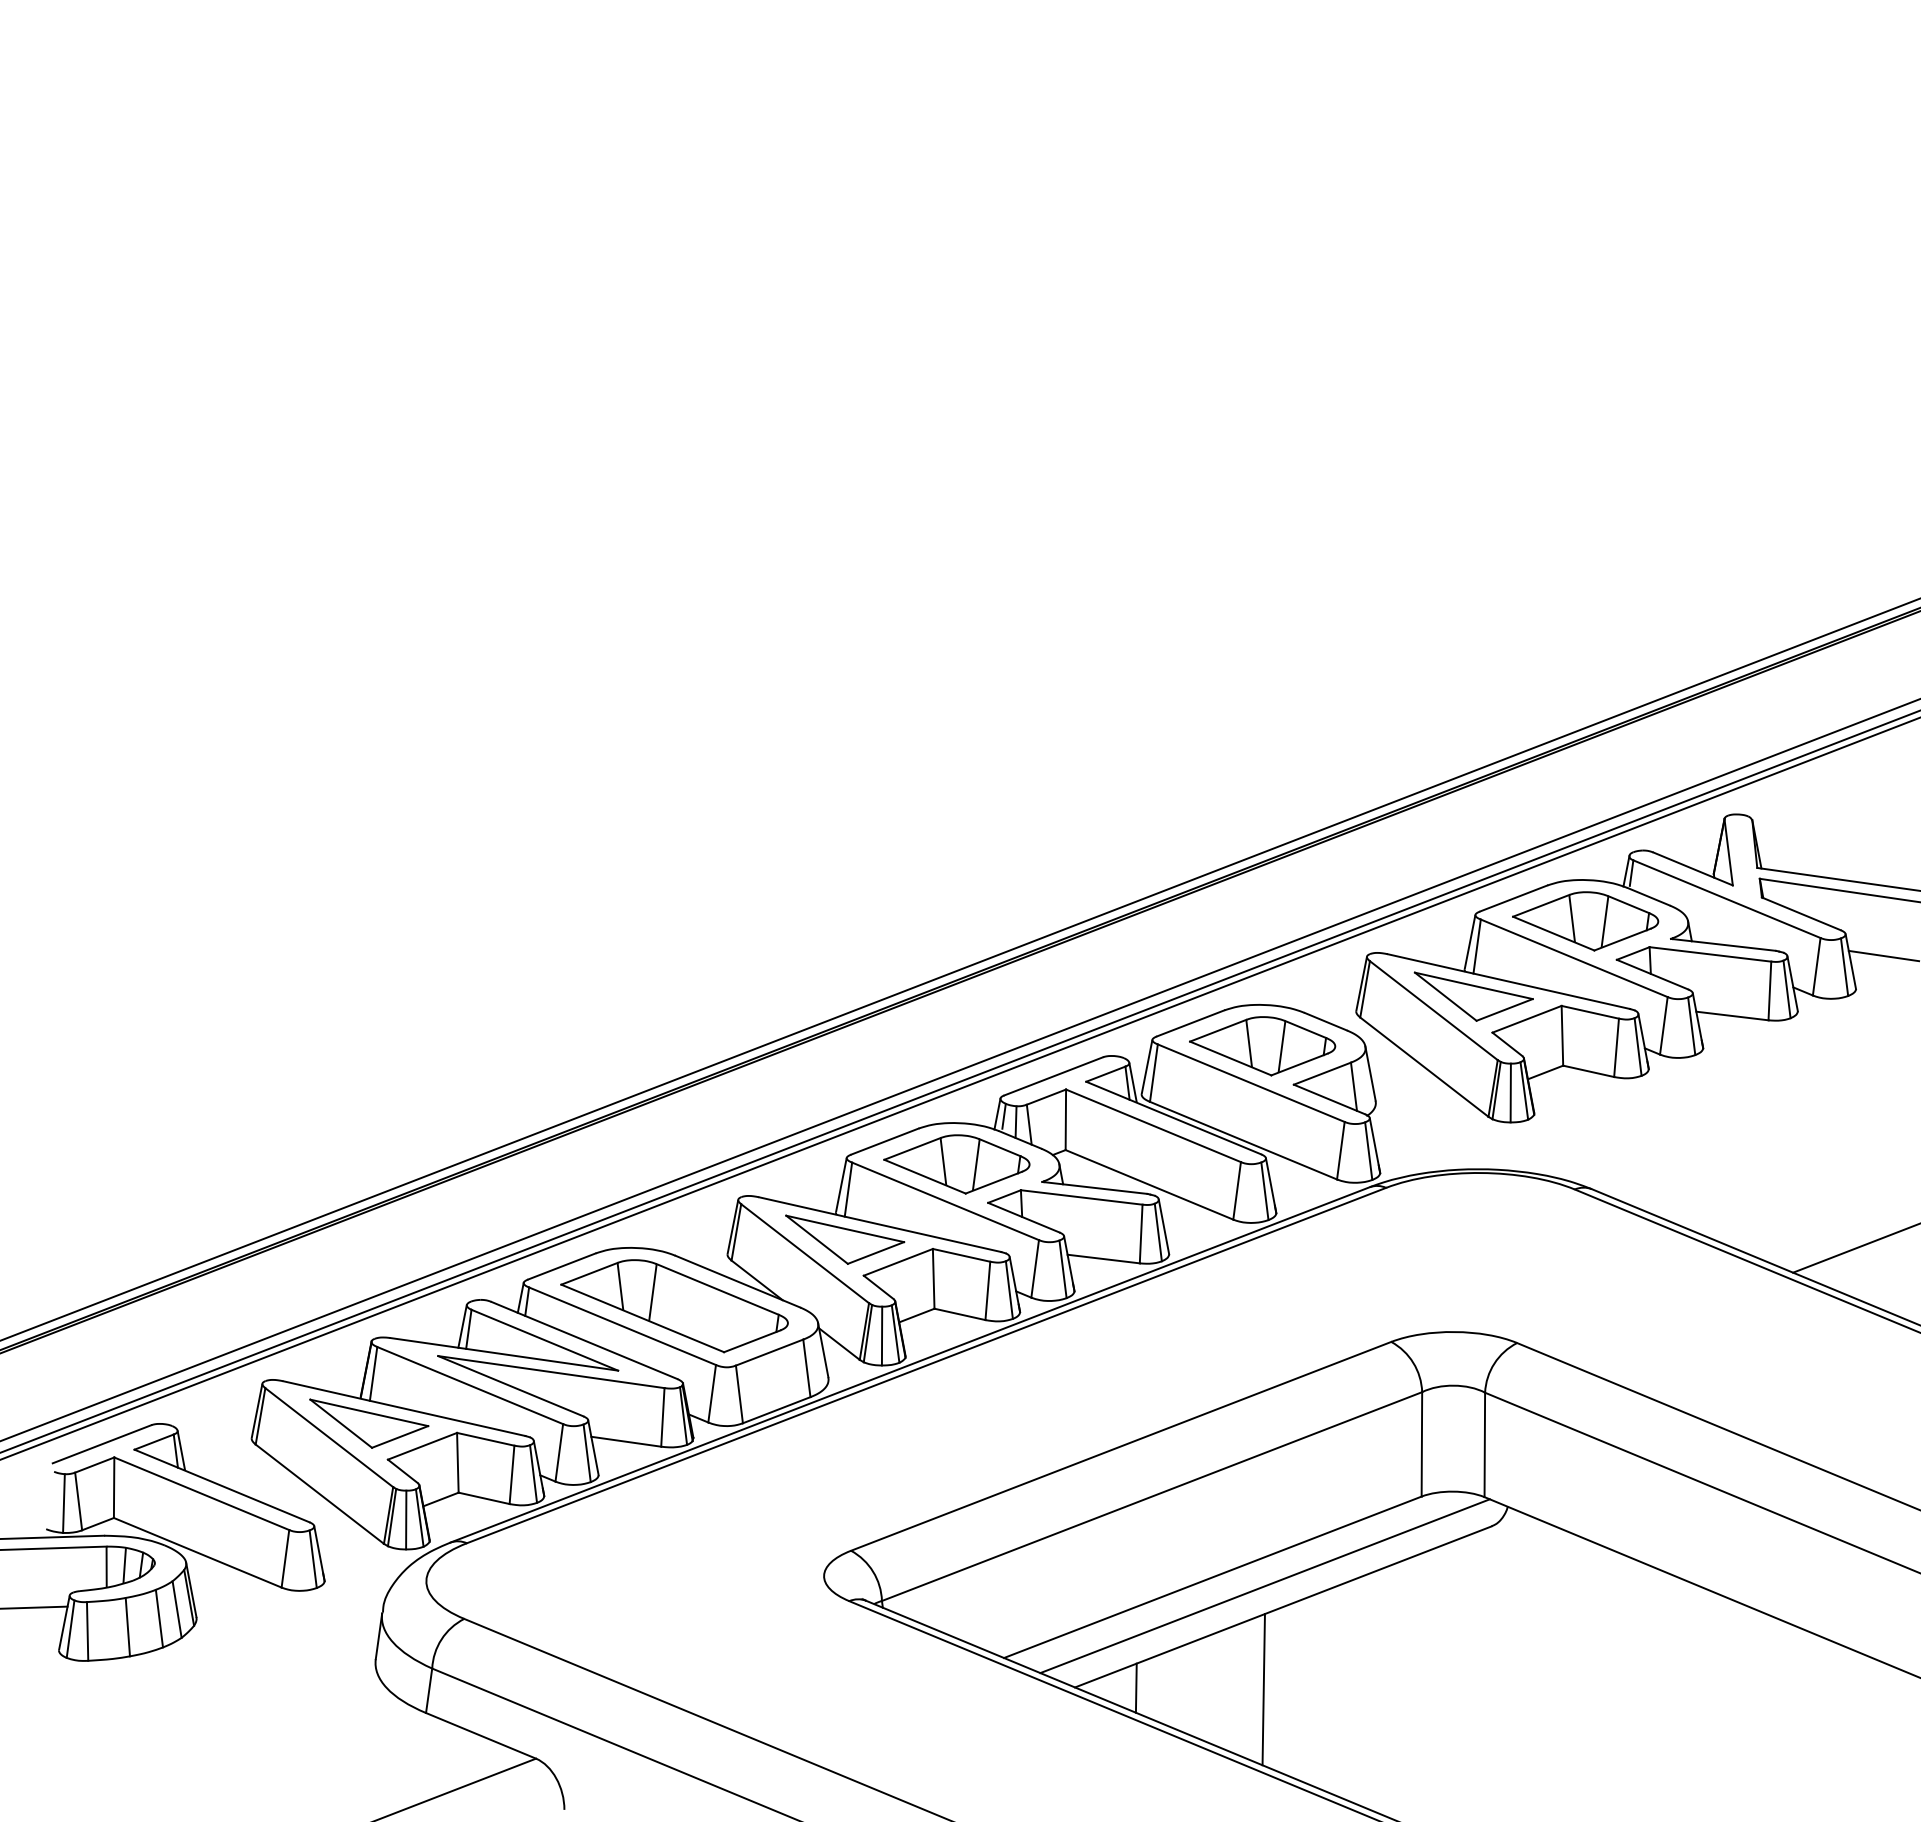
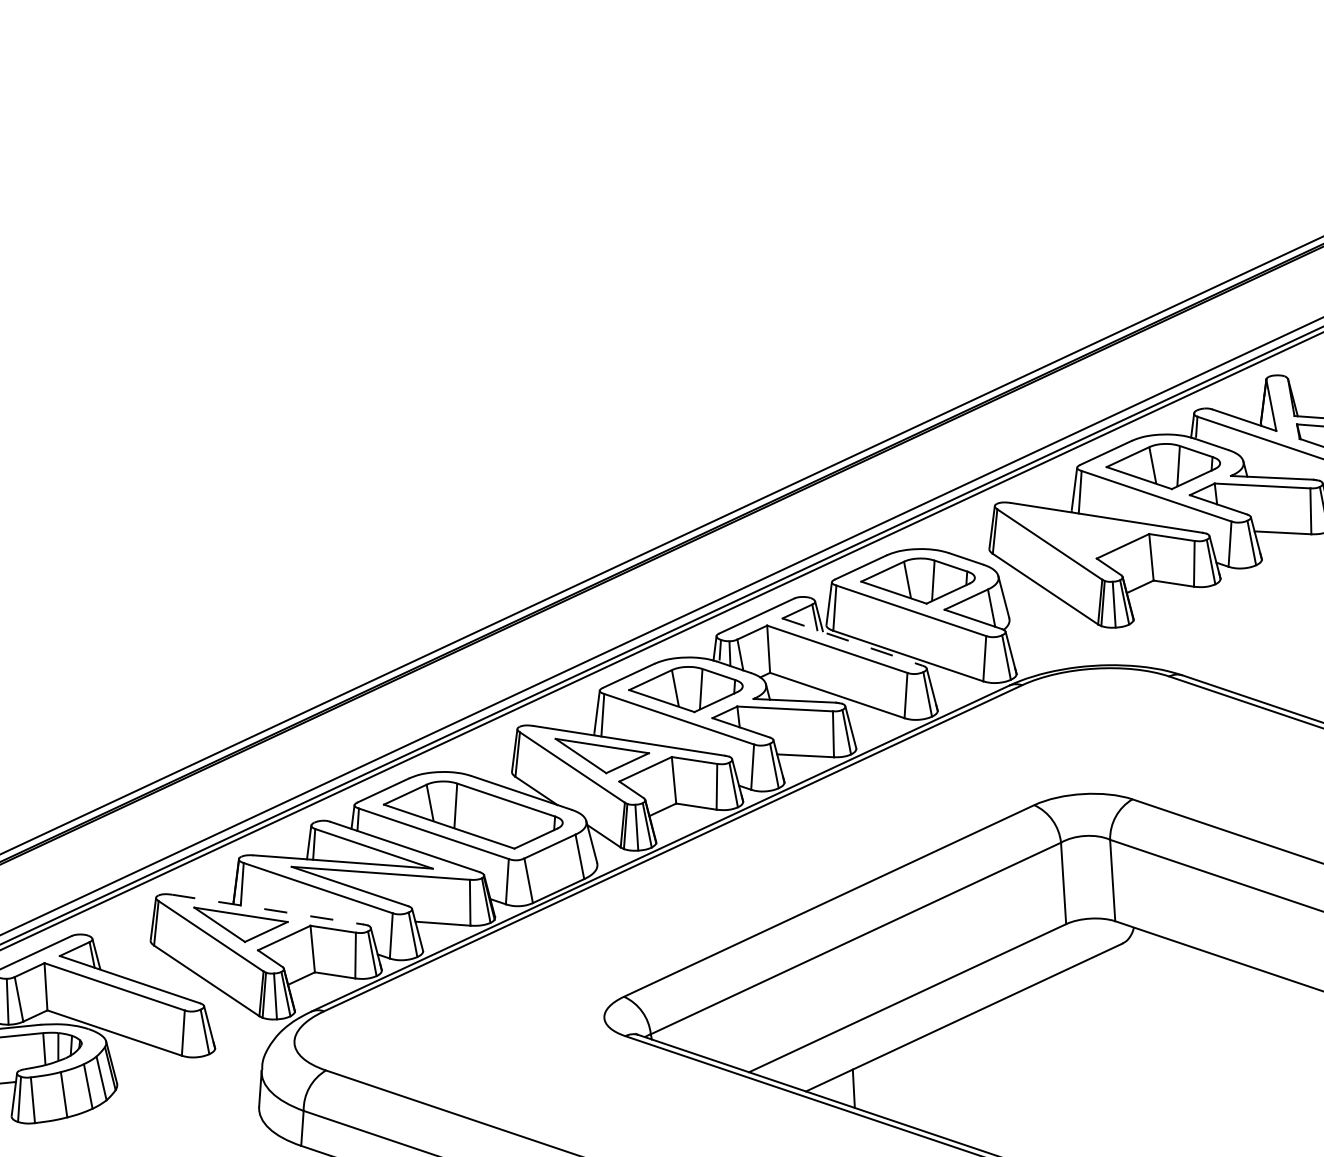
part: (1473, 996) -> (1080, 531), removed
line: (1173, 1118) -> (852, 642), solid -> dashed
line: (404, 1408) -> (268, 909), solid -> dashed
line: (1264, 1586) -> (948, 1002), removed
line: (1263, 1689) -> (953, 1083), removed

